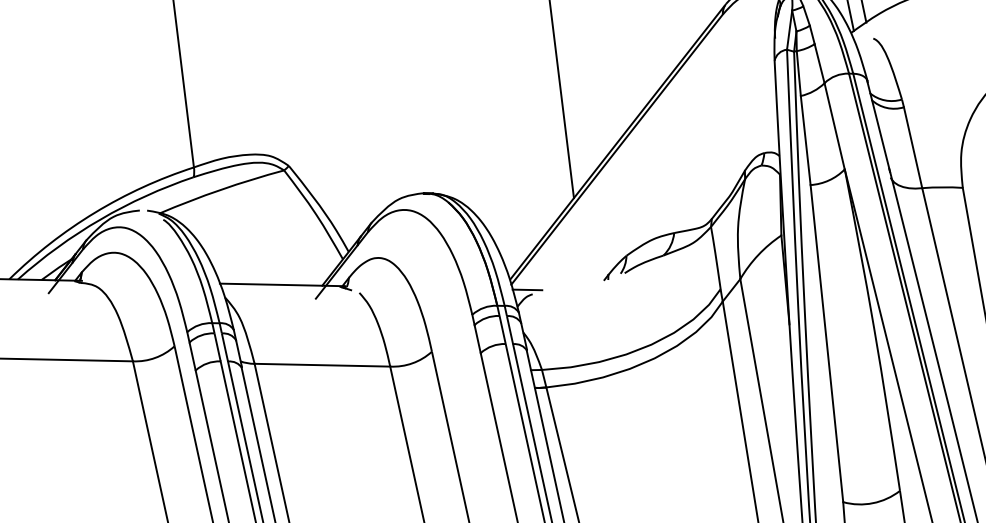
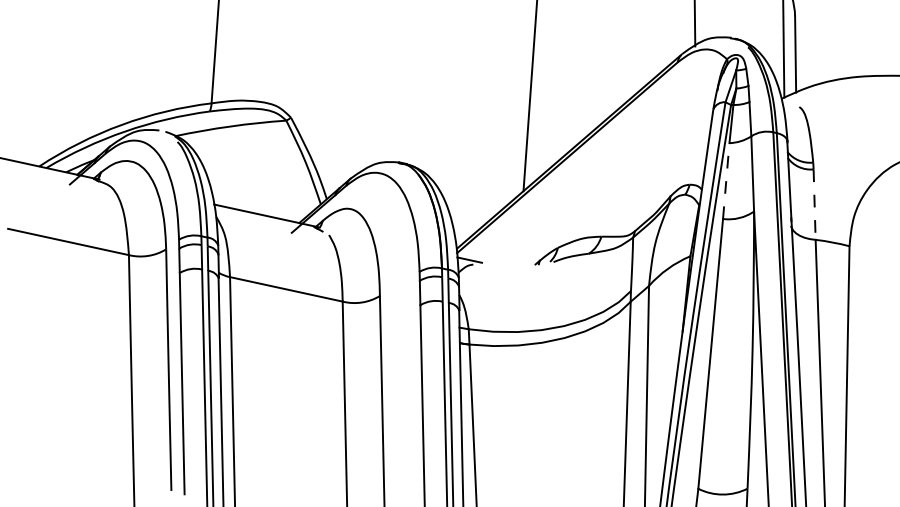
line: (805, 139) -> (726, 180), solid -> dashed
line: (913, 148) -> (814, 205), solid -> dashed

